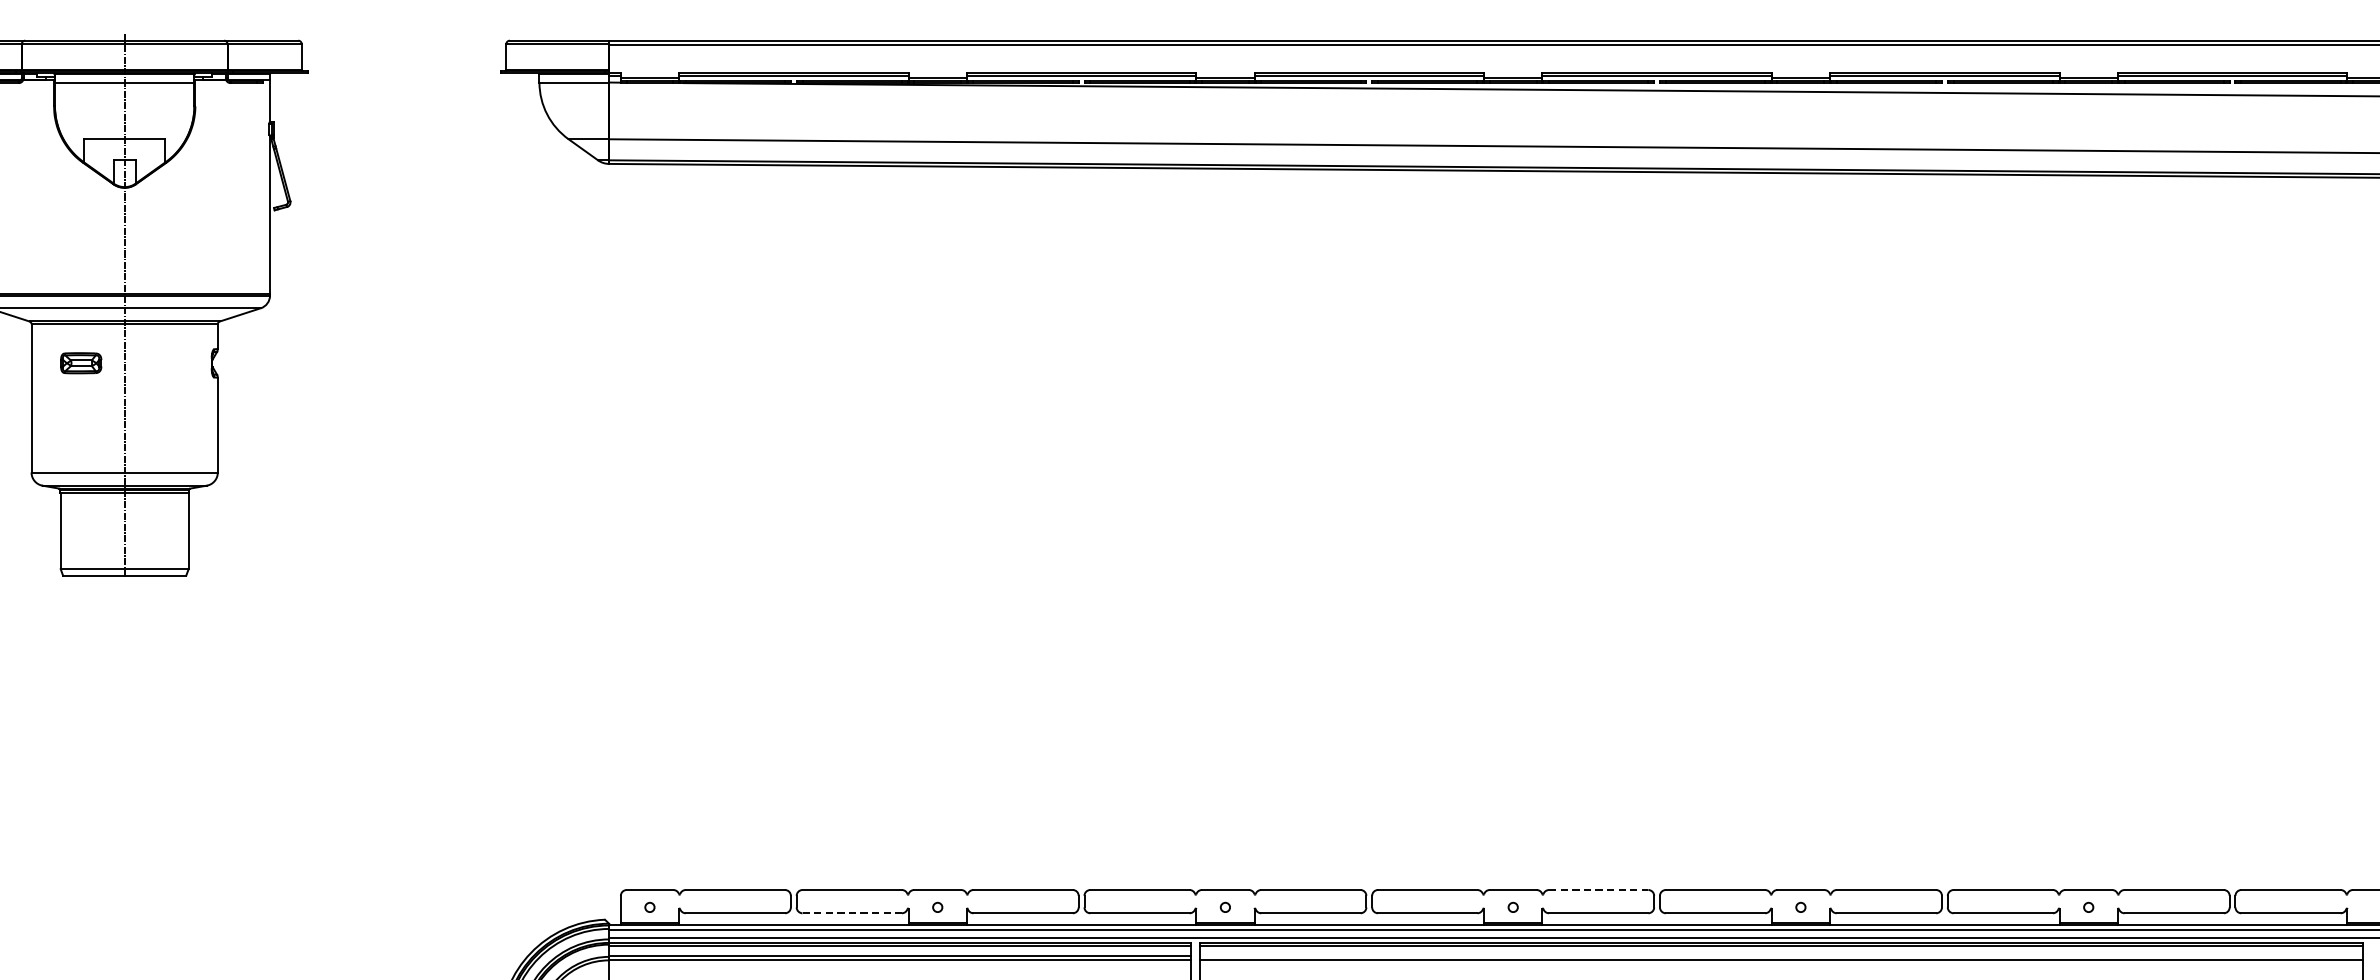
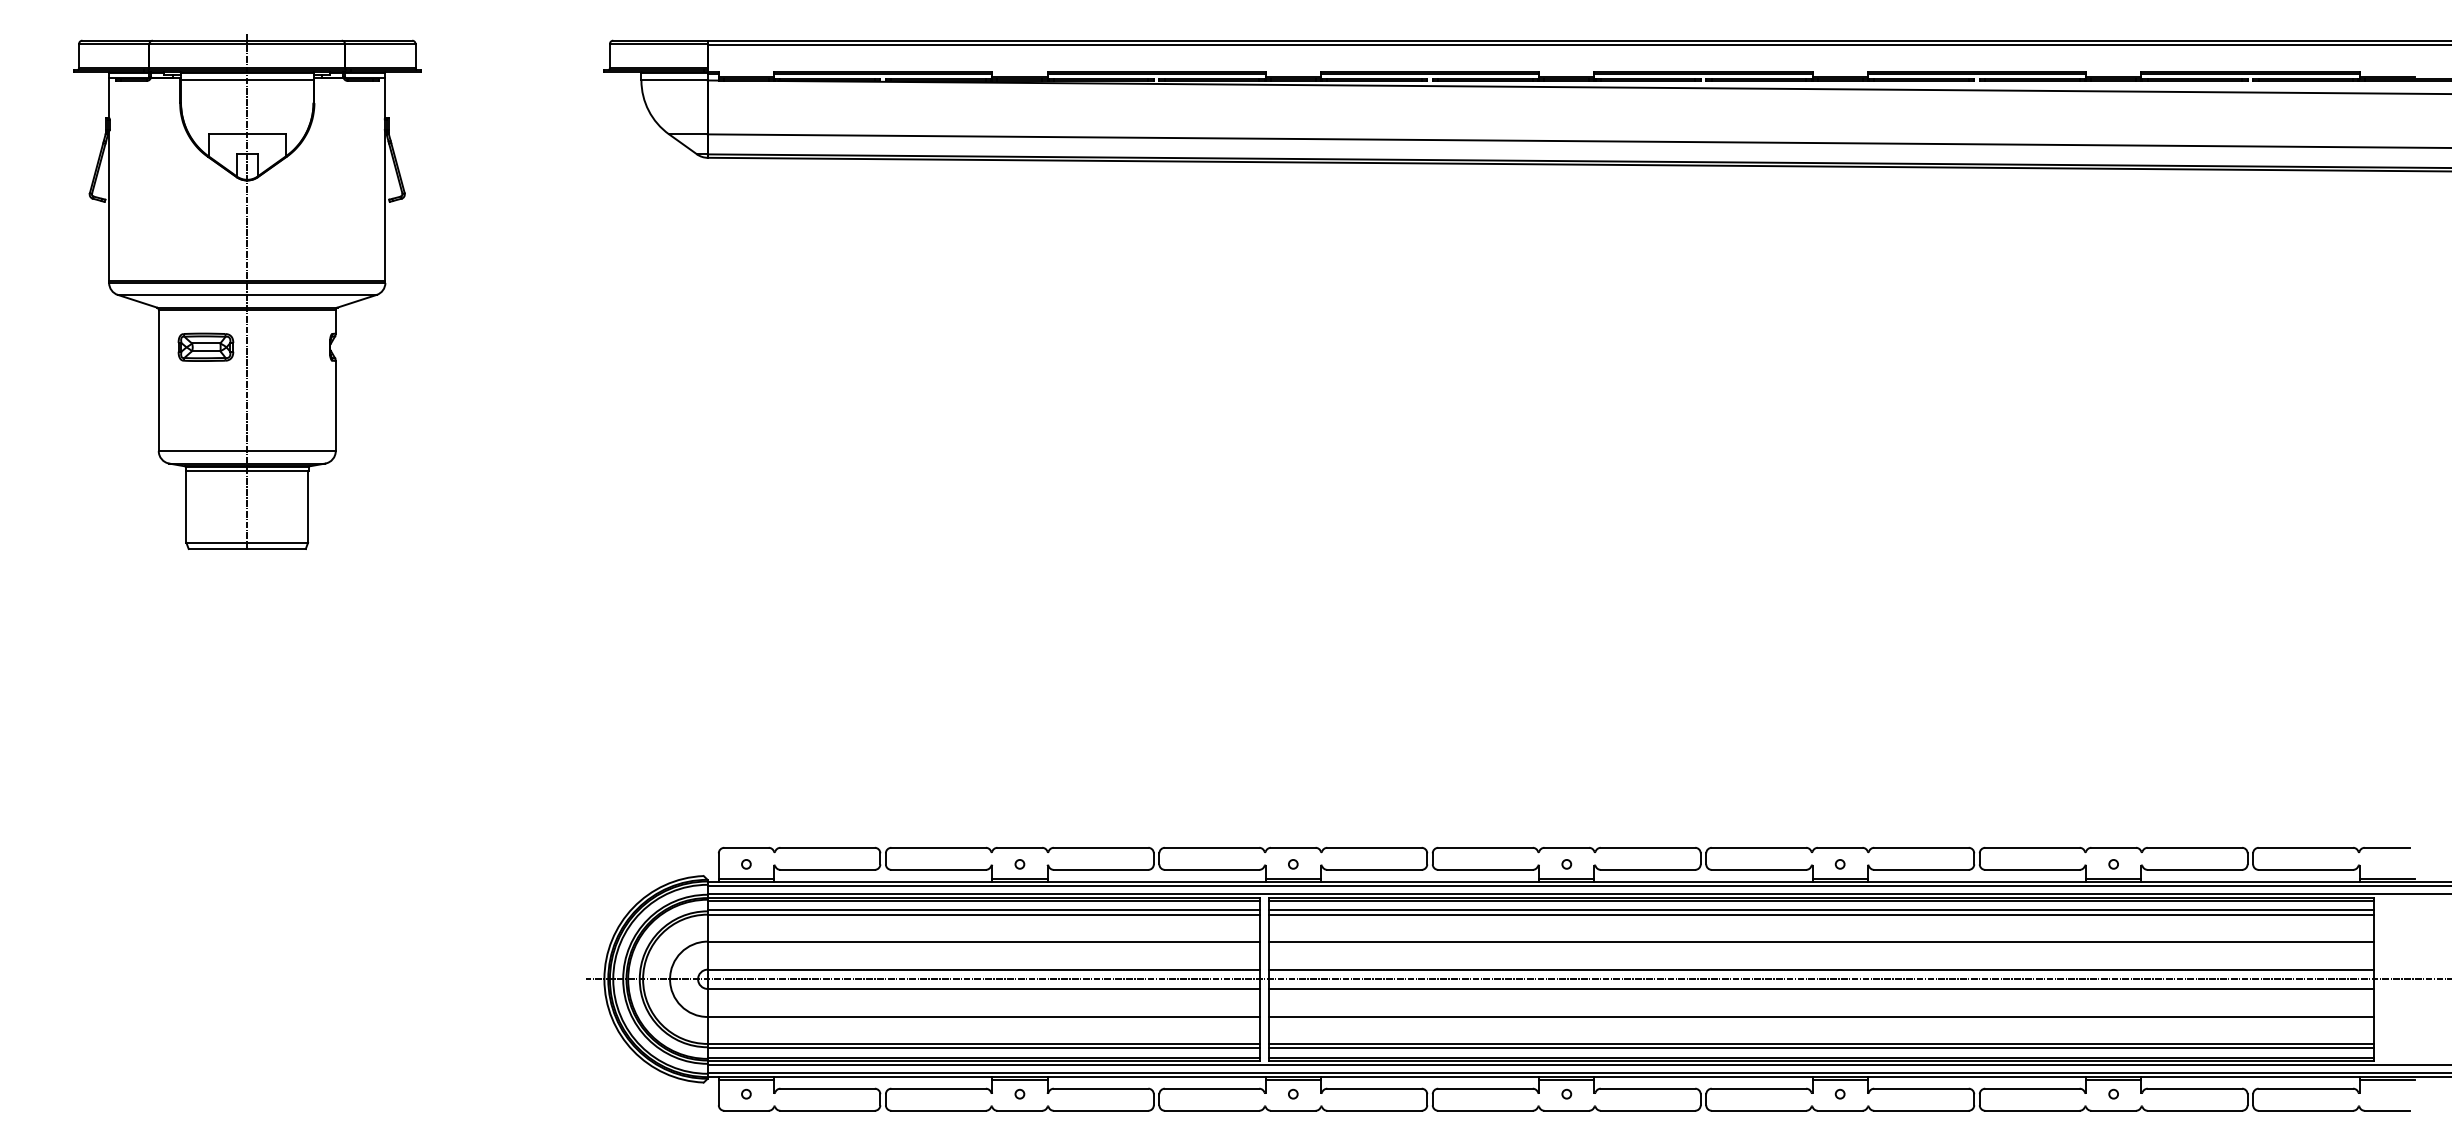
part: (80, 362) -> (205, 346), size x1.43
line: (1599, 889) -> (1648, 847), dashed -> solid
line: (853, 912) -> (939, 869), dashed -> solid
line: (1781, 955) -> (1821, 910), added

